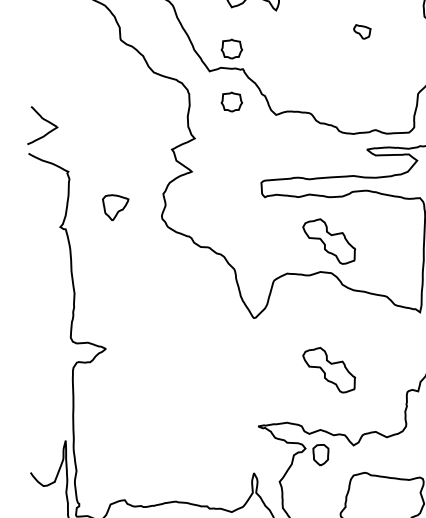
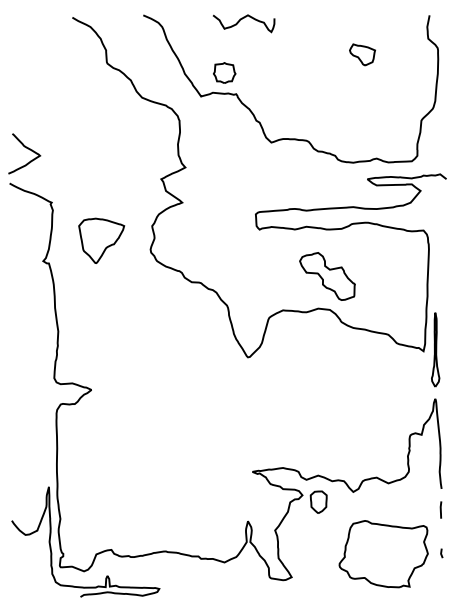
part: (362, 31) -> (362, 54), size x1.43
part: (231, 101) -> (224, 128), removed
part: (115, 207) -> (101, 240), size x1.67
part: (329, 370) -> (327, 412), removed

